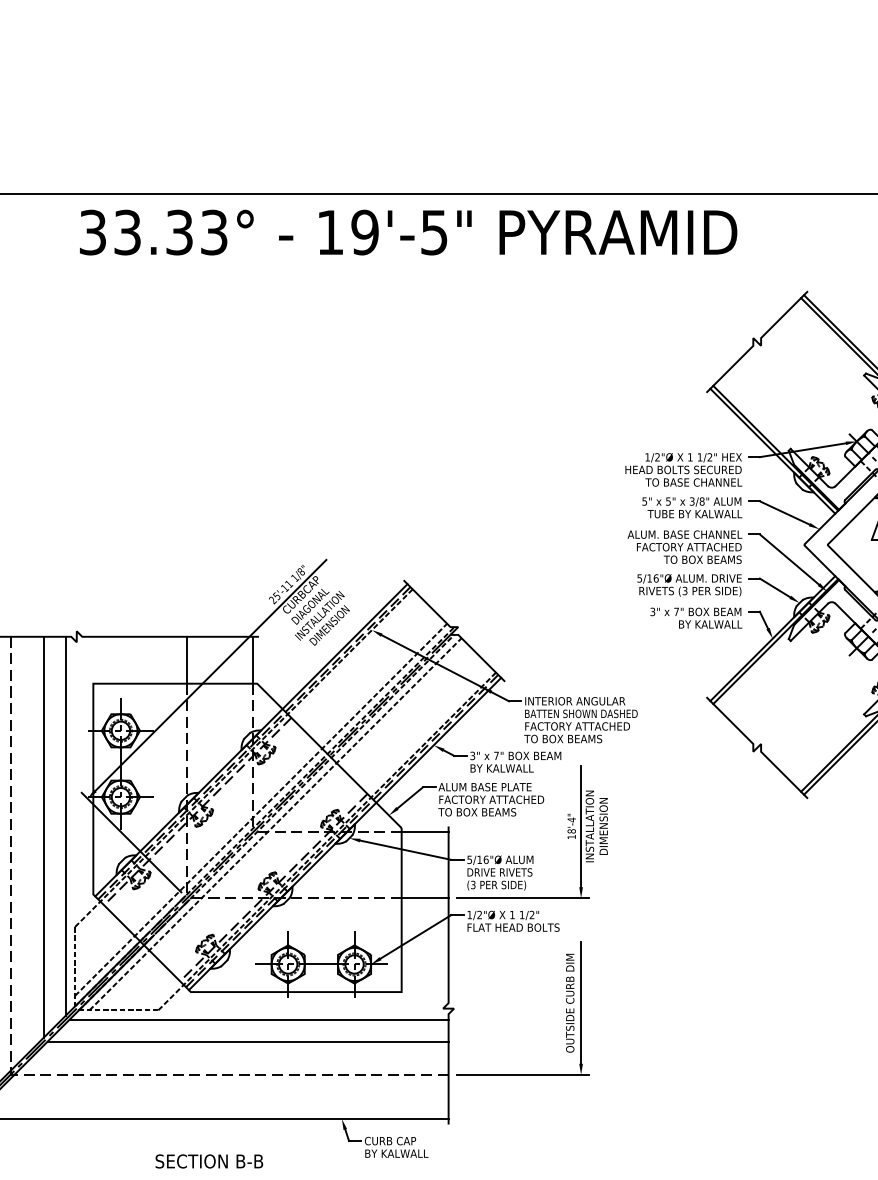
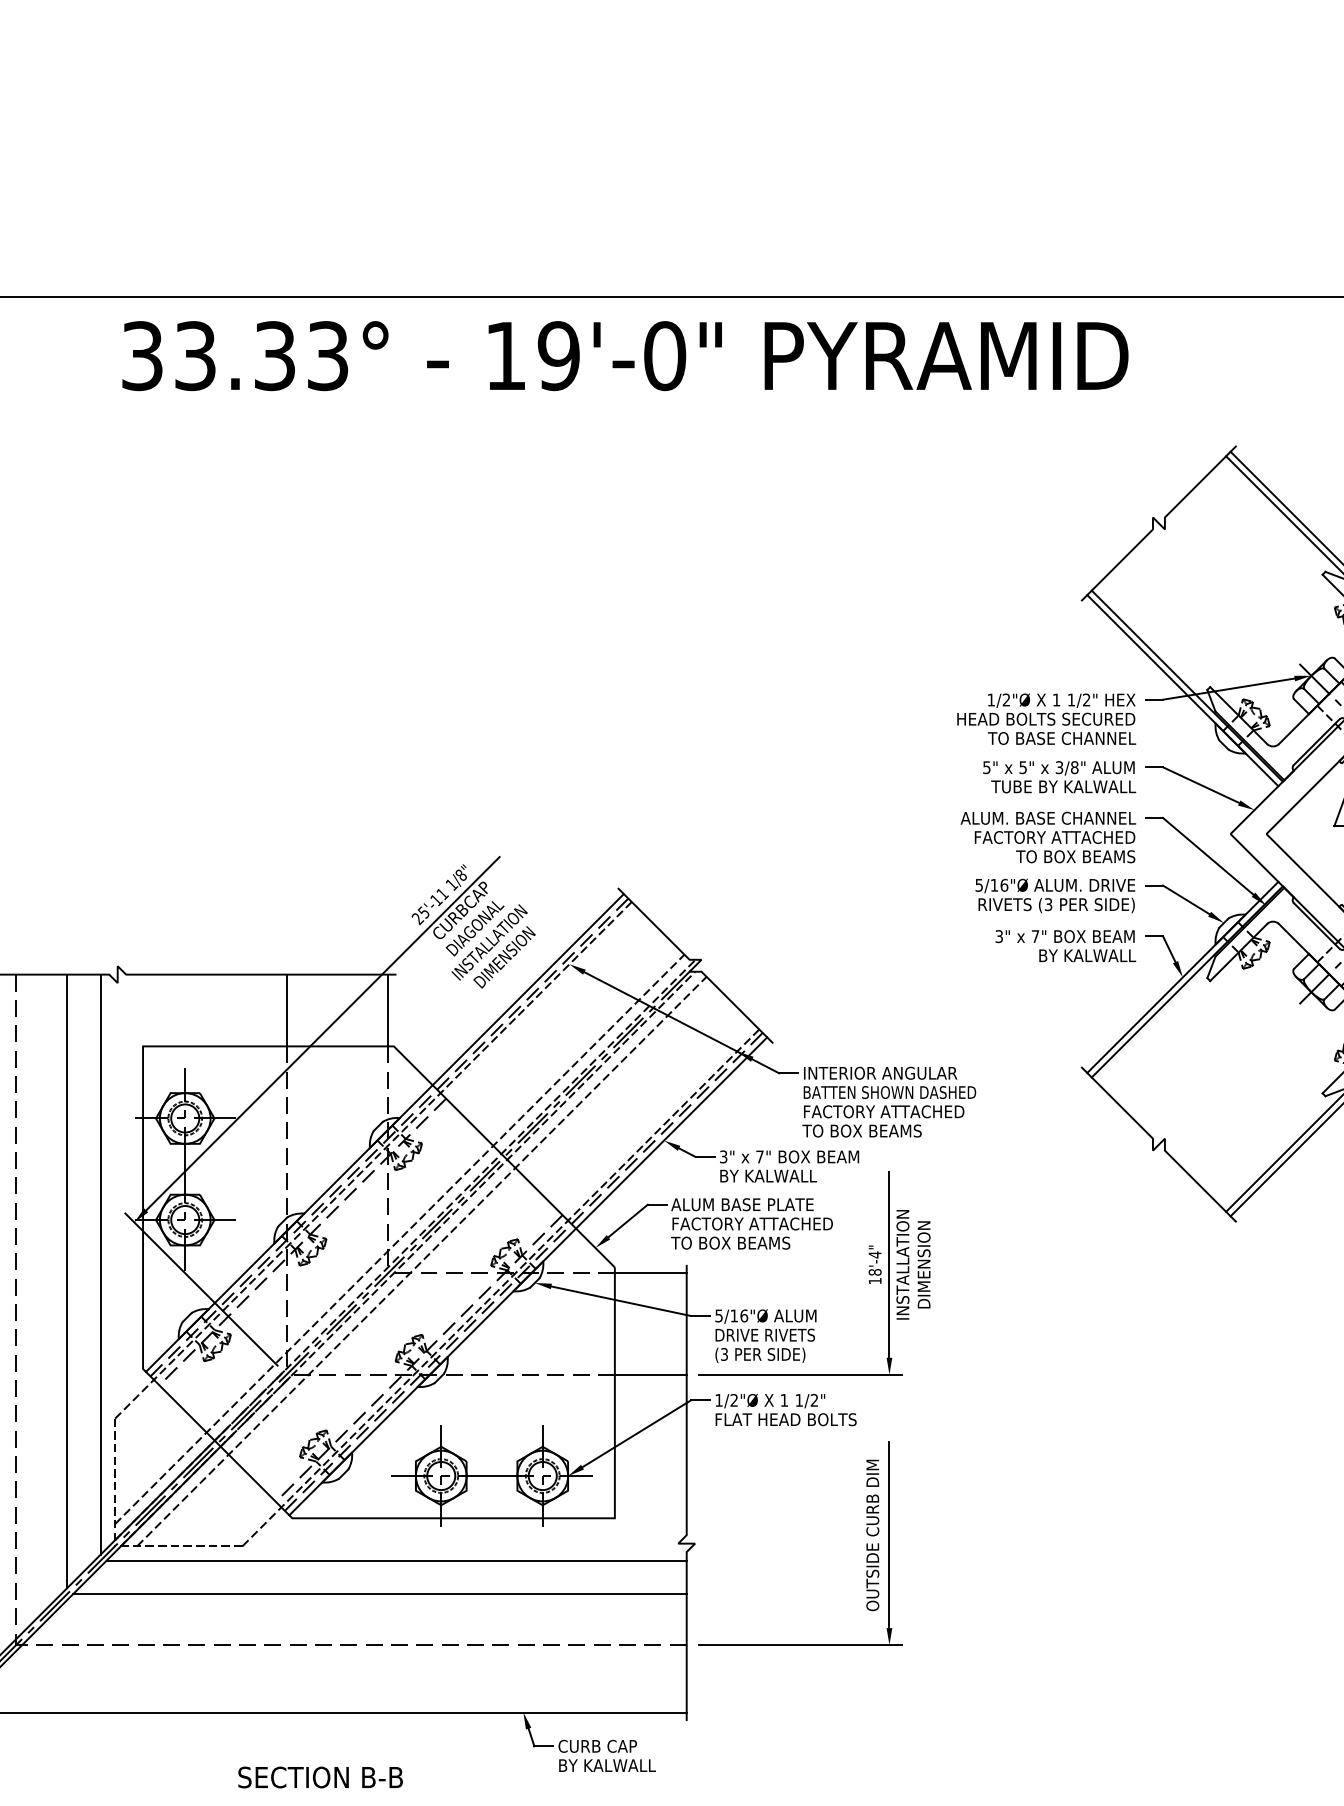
text: (434, 232) -> (665, 355), 19'-5" -> 19'-0"

